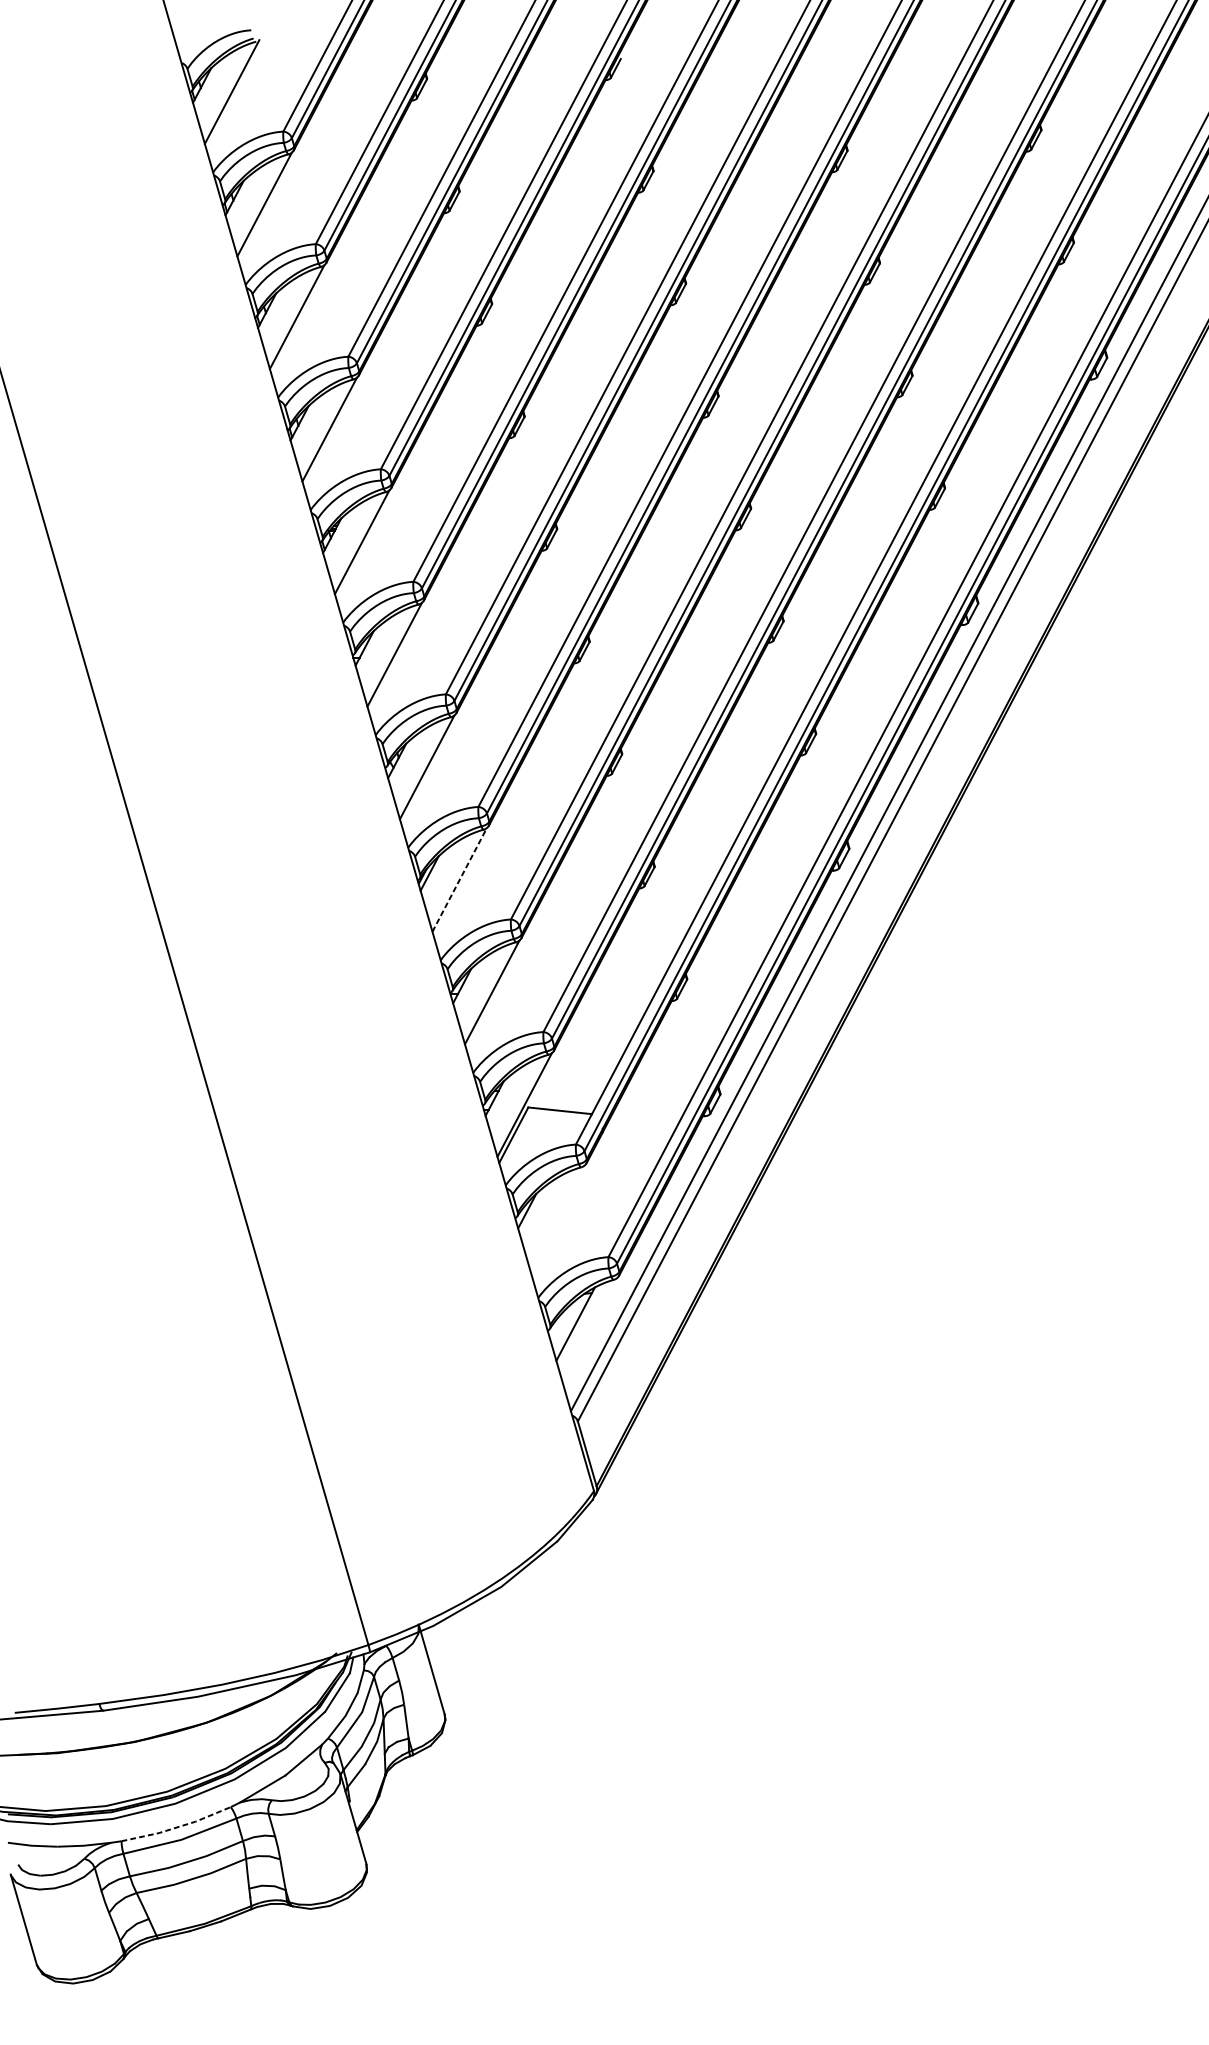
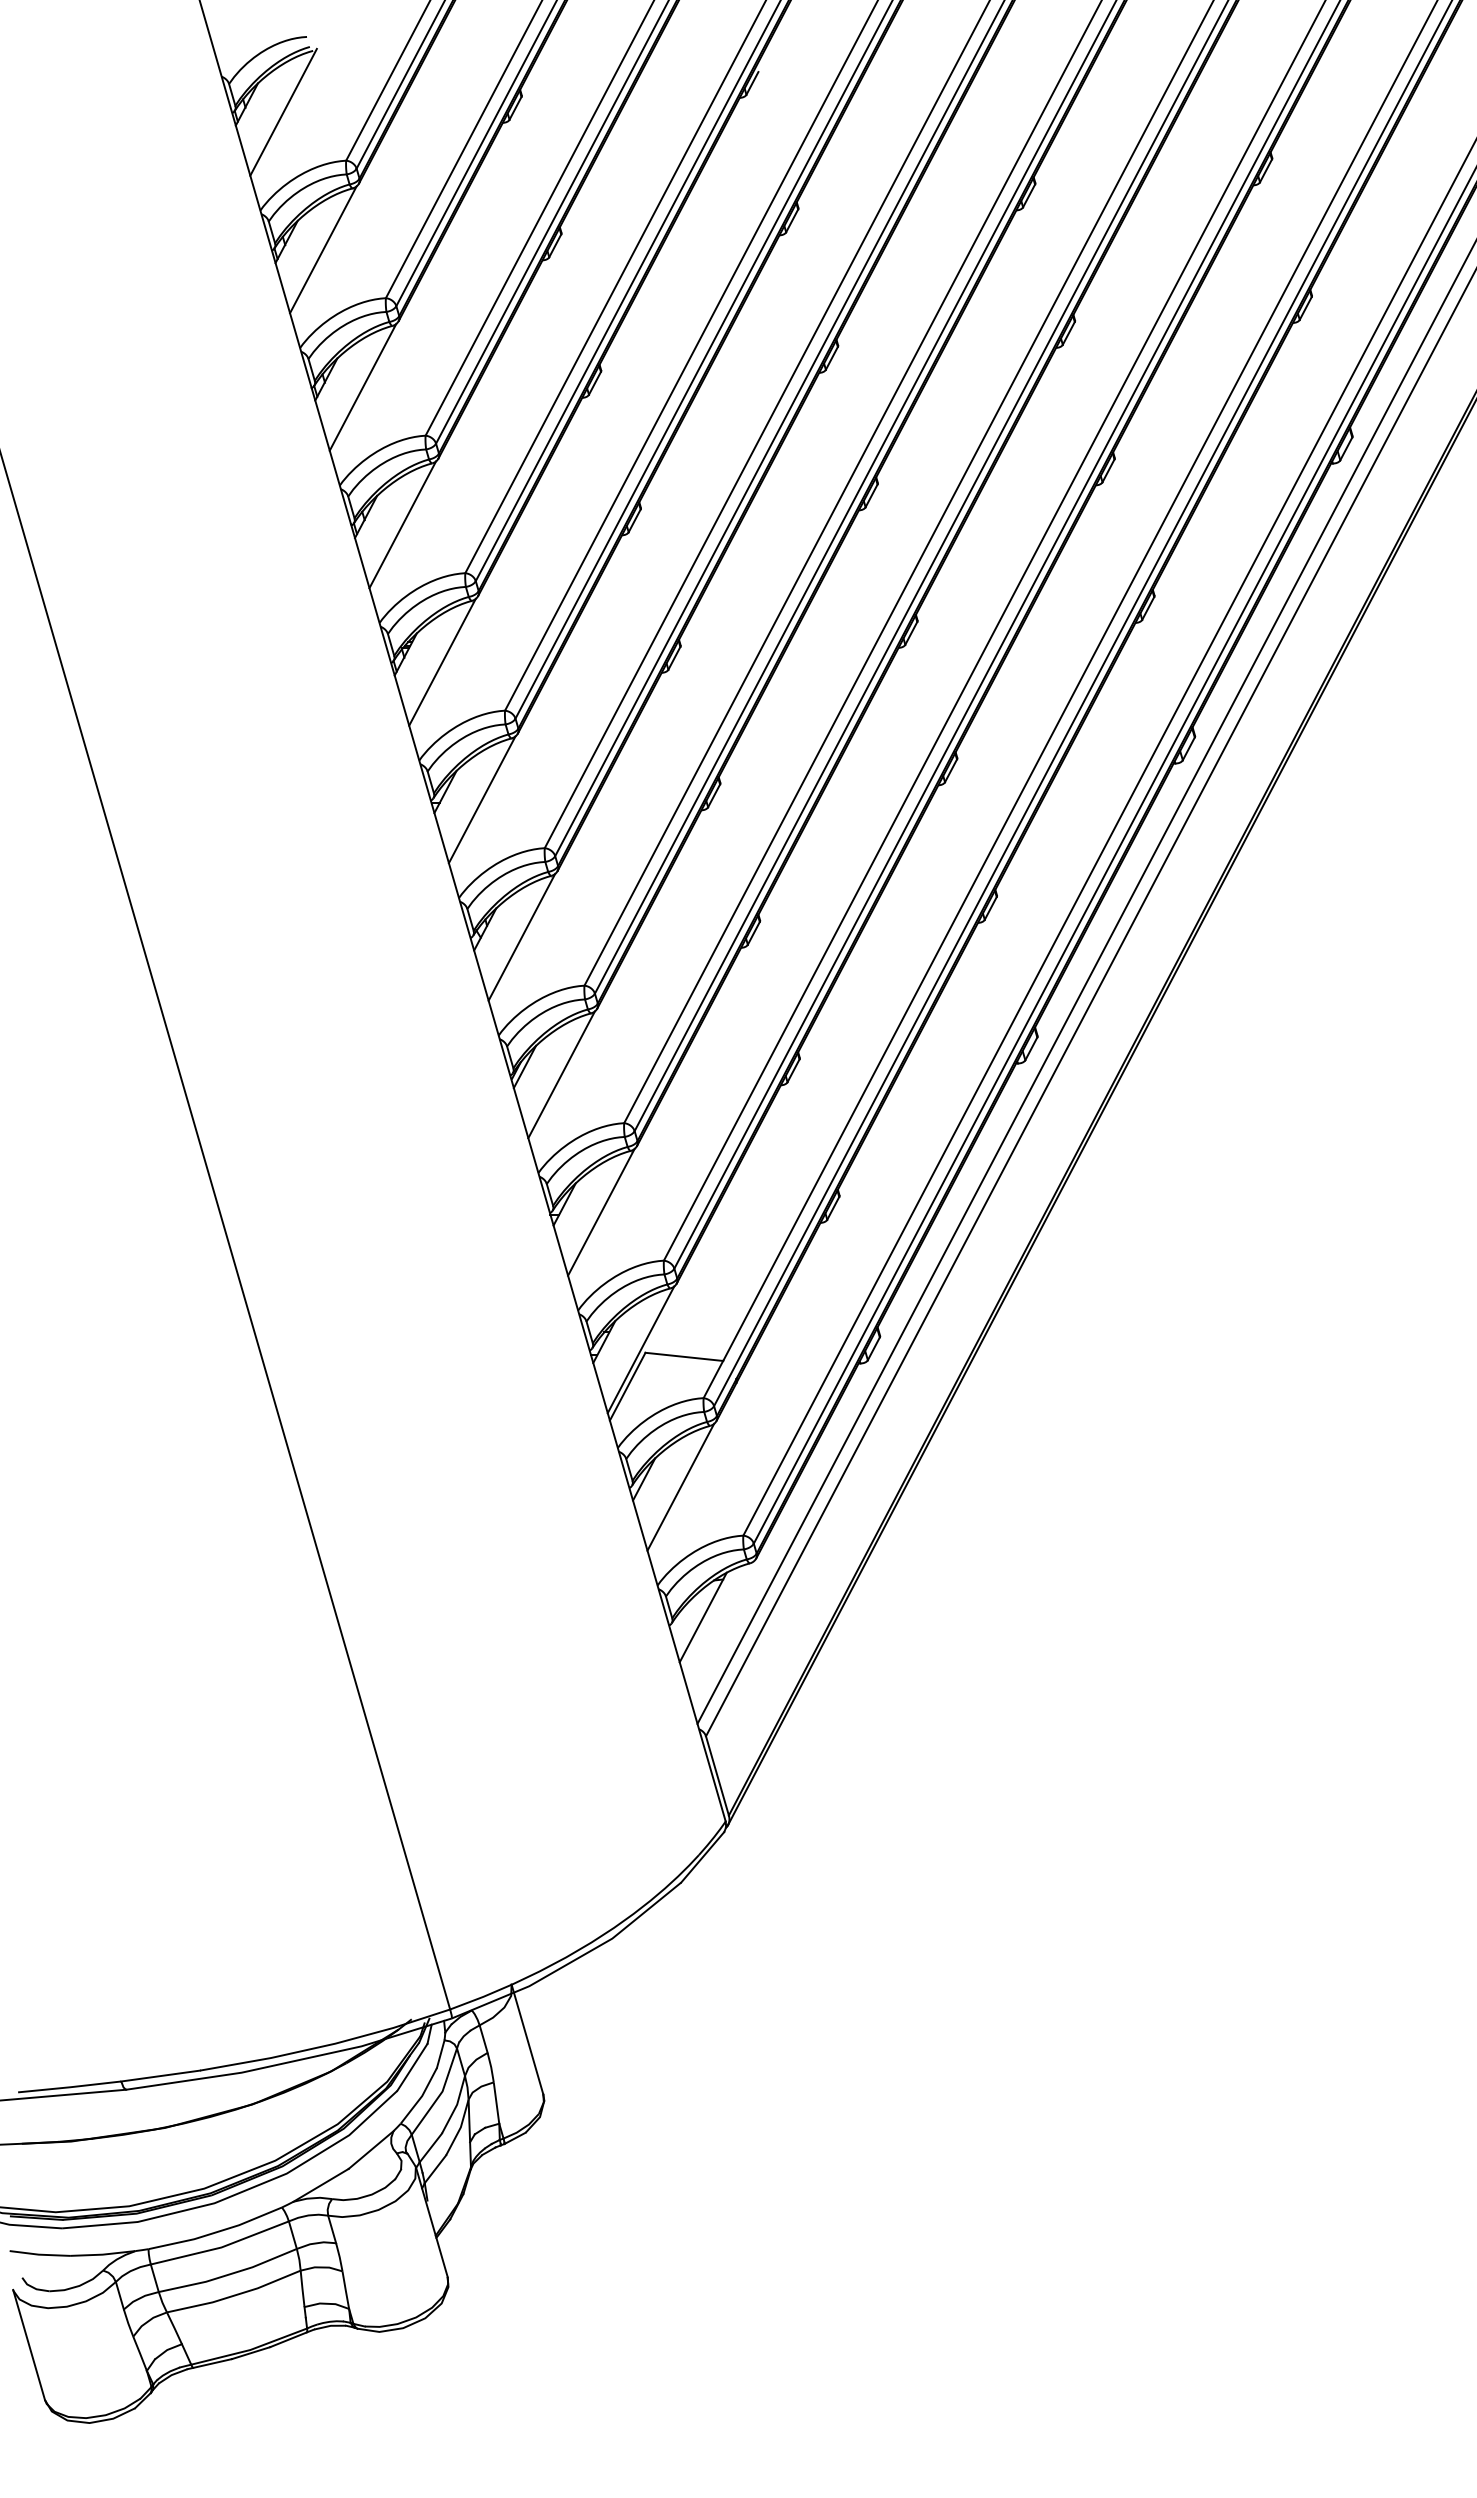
line: (459, 879) -> (561, 1074), dashed -> solid
line: (557, 1216) -> (680, 1486), added
line: (177, 1827) -> (216, 2232), dashed -> solid

